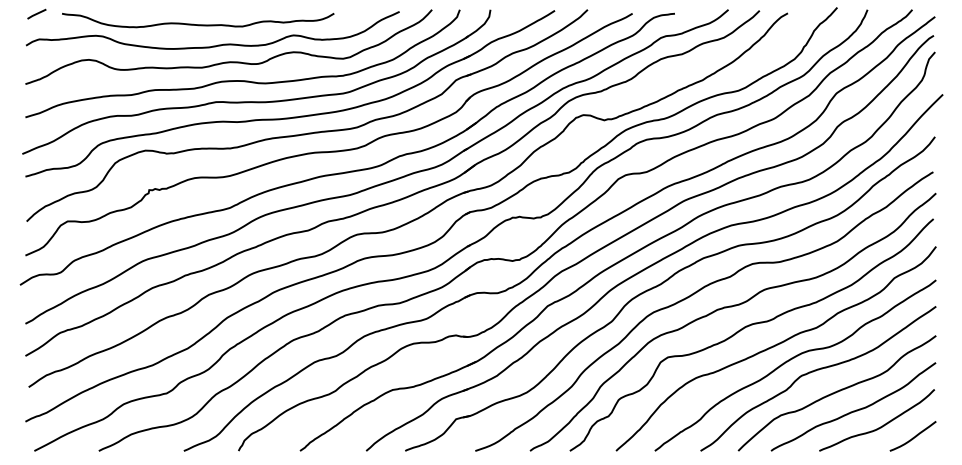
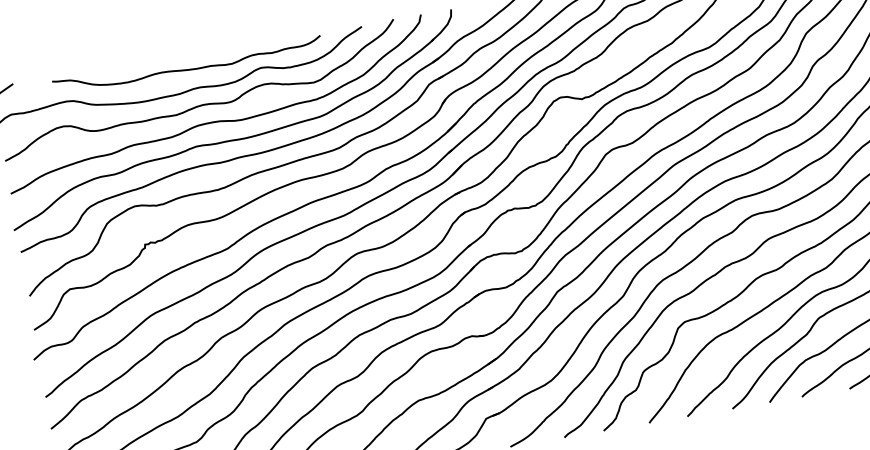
curve: (198, 24) -> (188, 69), moved

